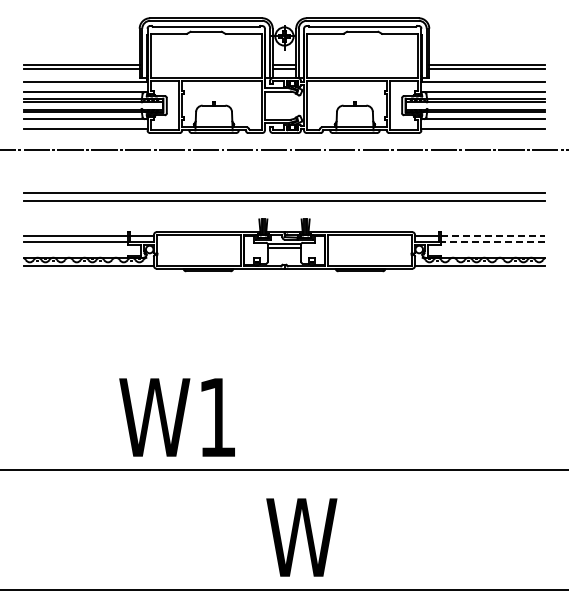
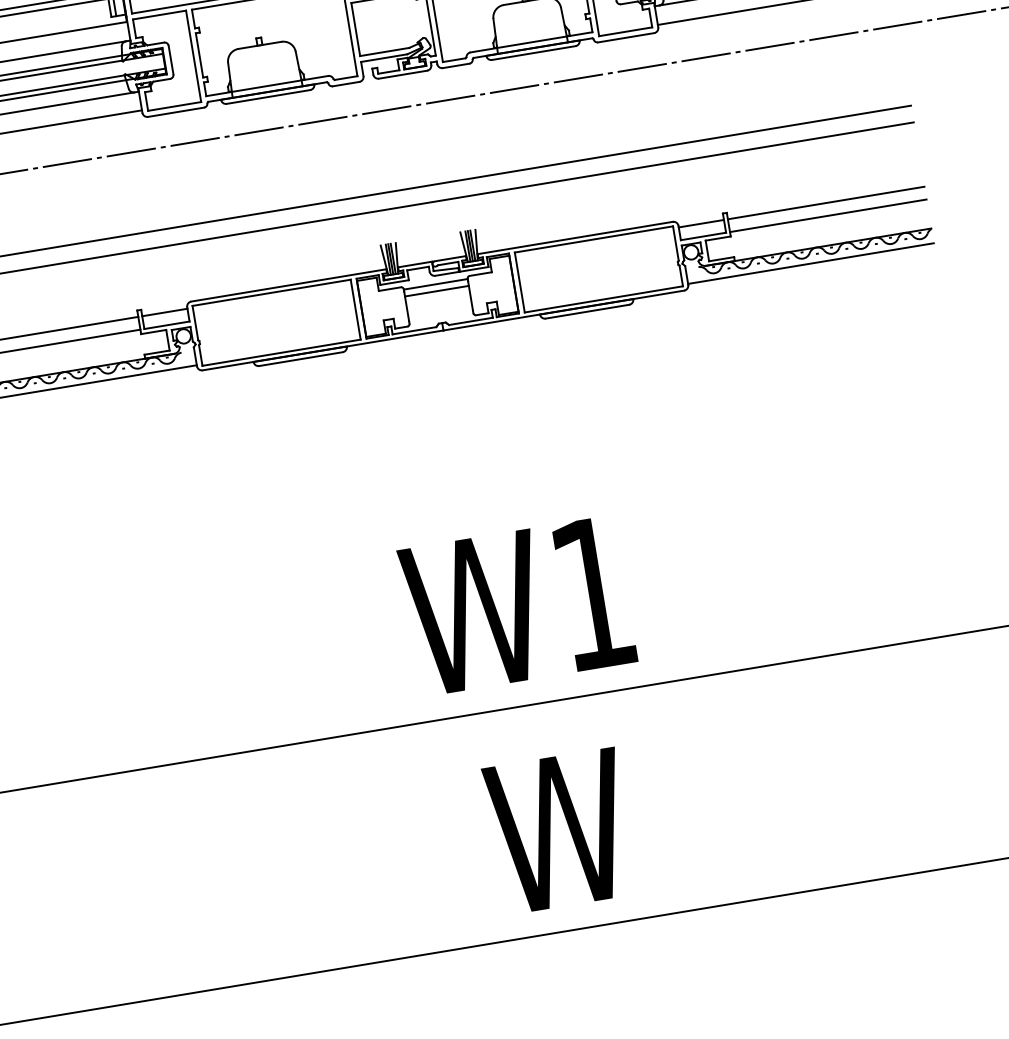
line: (493, 235) -> (826, 202), dashed -> solid
line: (492, 242) -> (826, 216), dashed -> solid
text: (176, 417) -> (516, 606), moved

